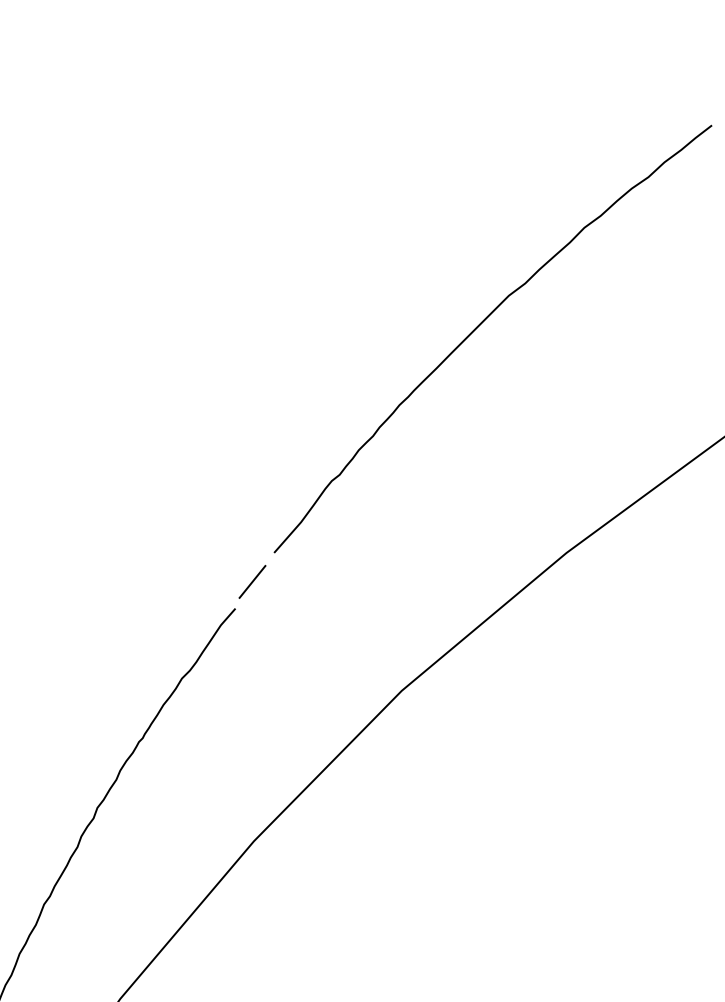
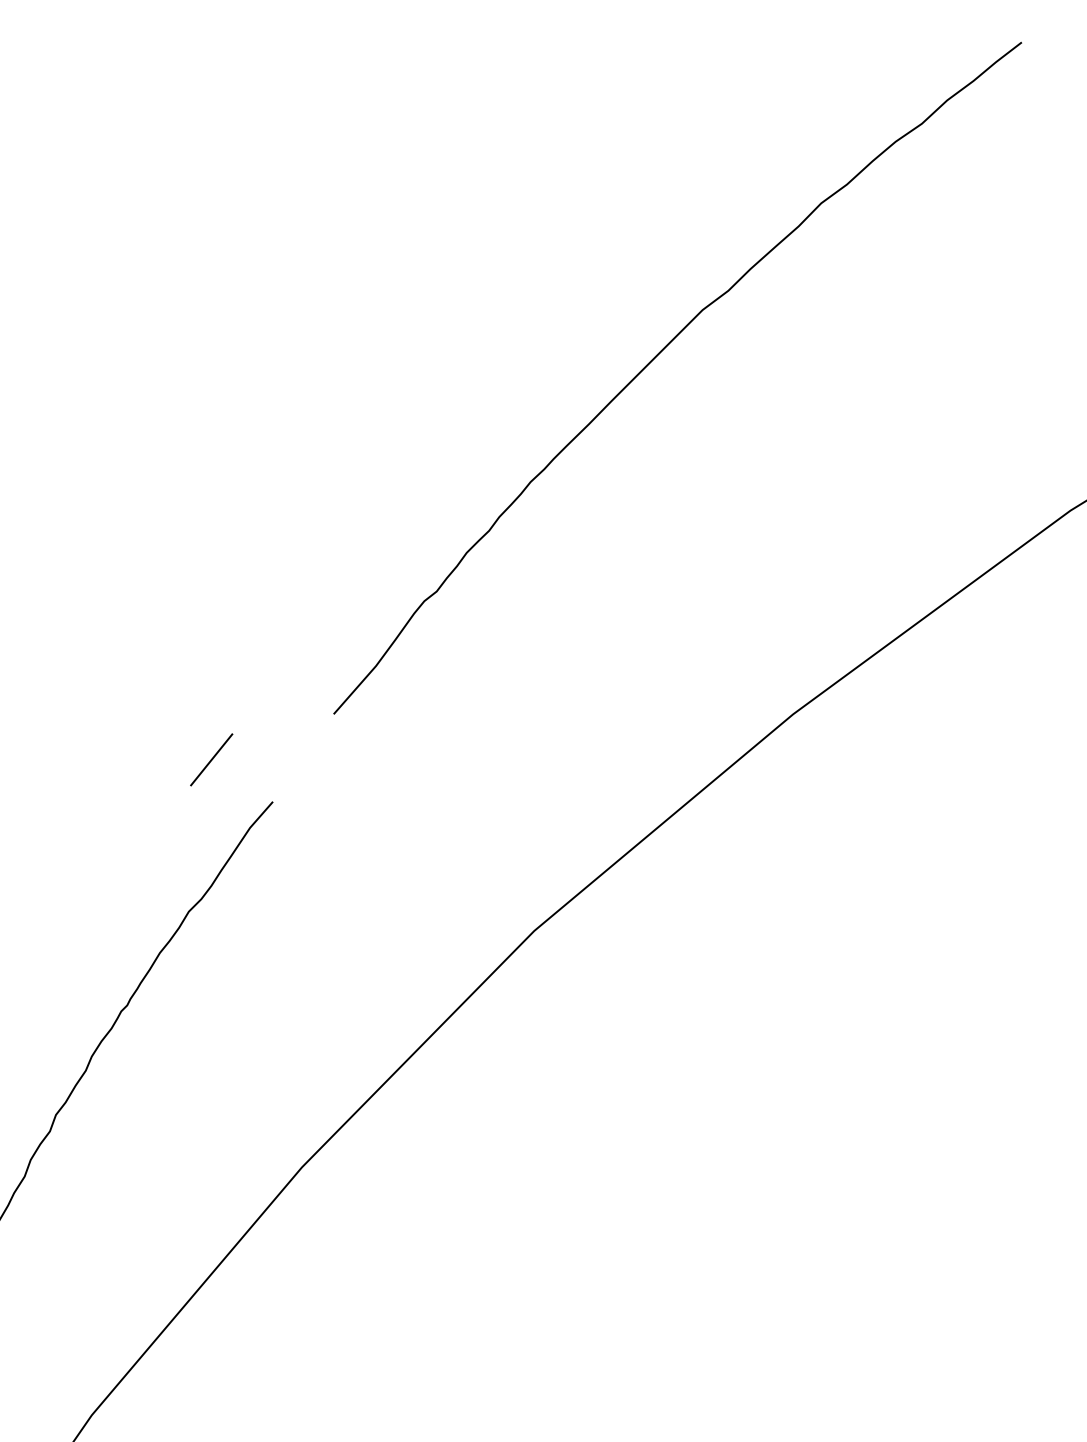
line: (252, 581) -> (211, 759), moved

